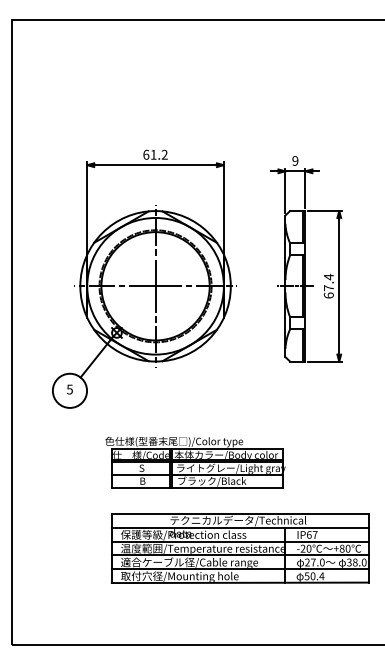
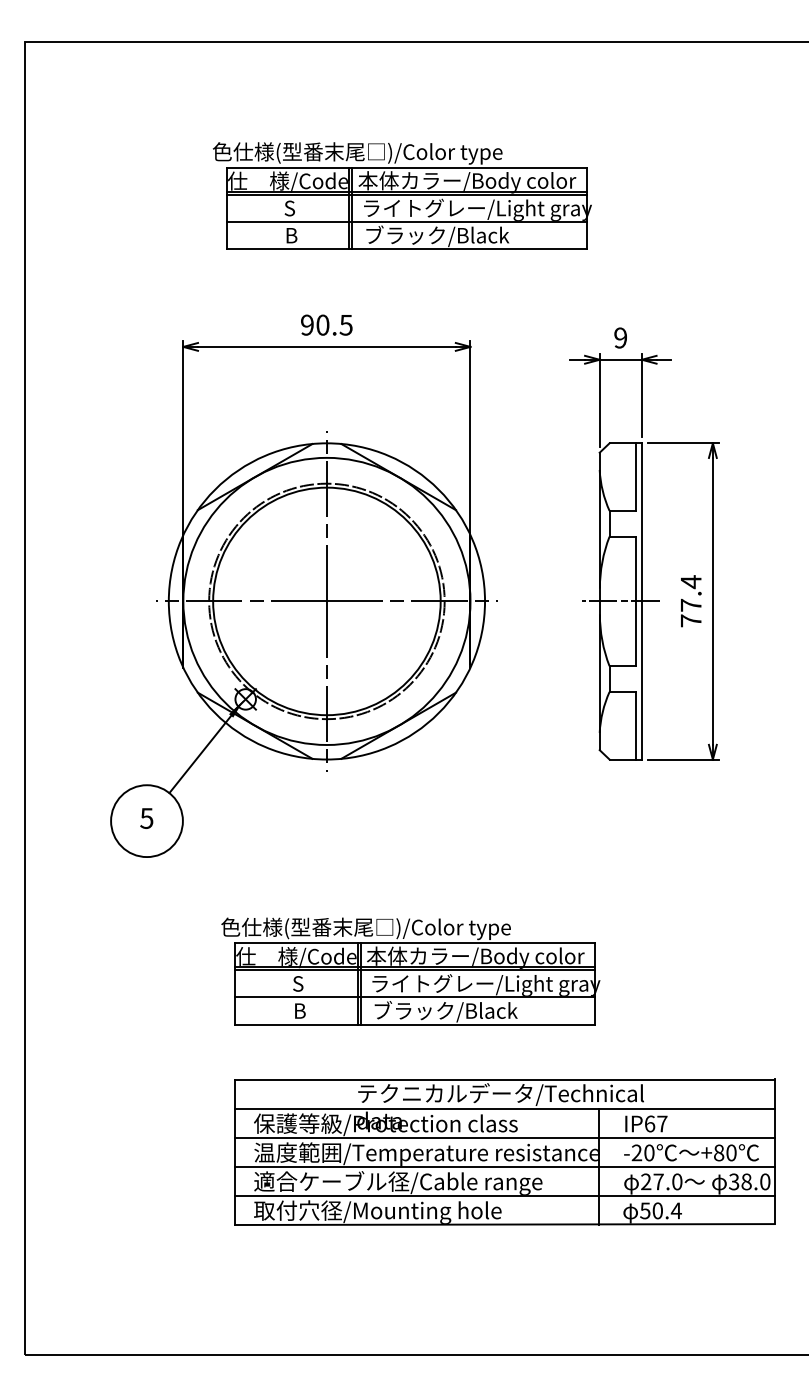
part: (191, 93) -> (402, 196), added
text: (155, 154) -> (326, 324), 61.2 -> 90.5
text: (328, 295) -> (690, 620), 67.4 -> 77.4

